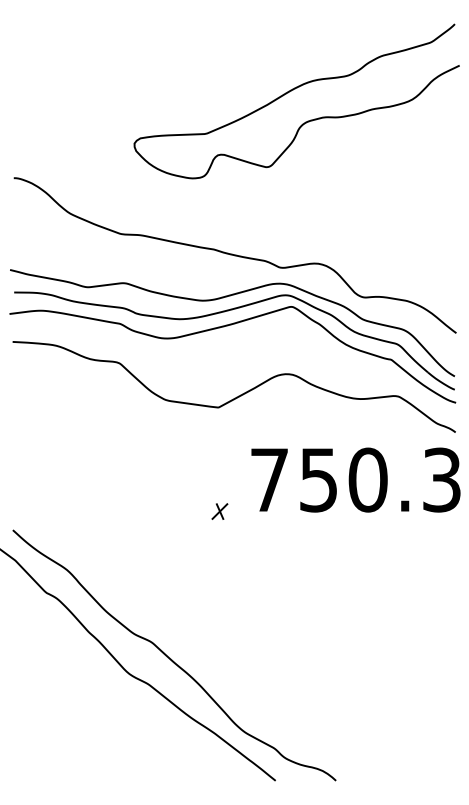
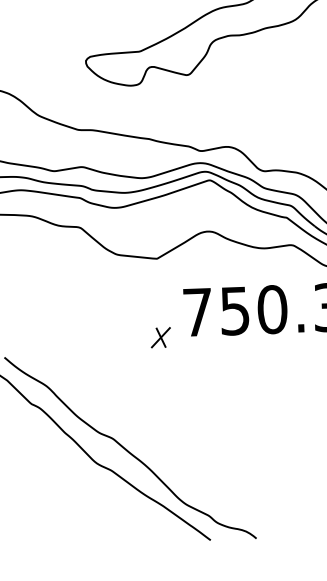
part: (219, 511) -> (160, 337), size x1.67

